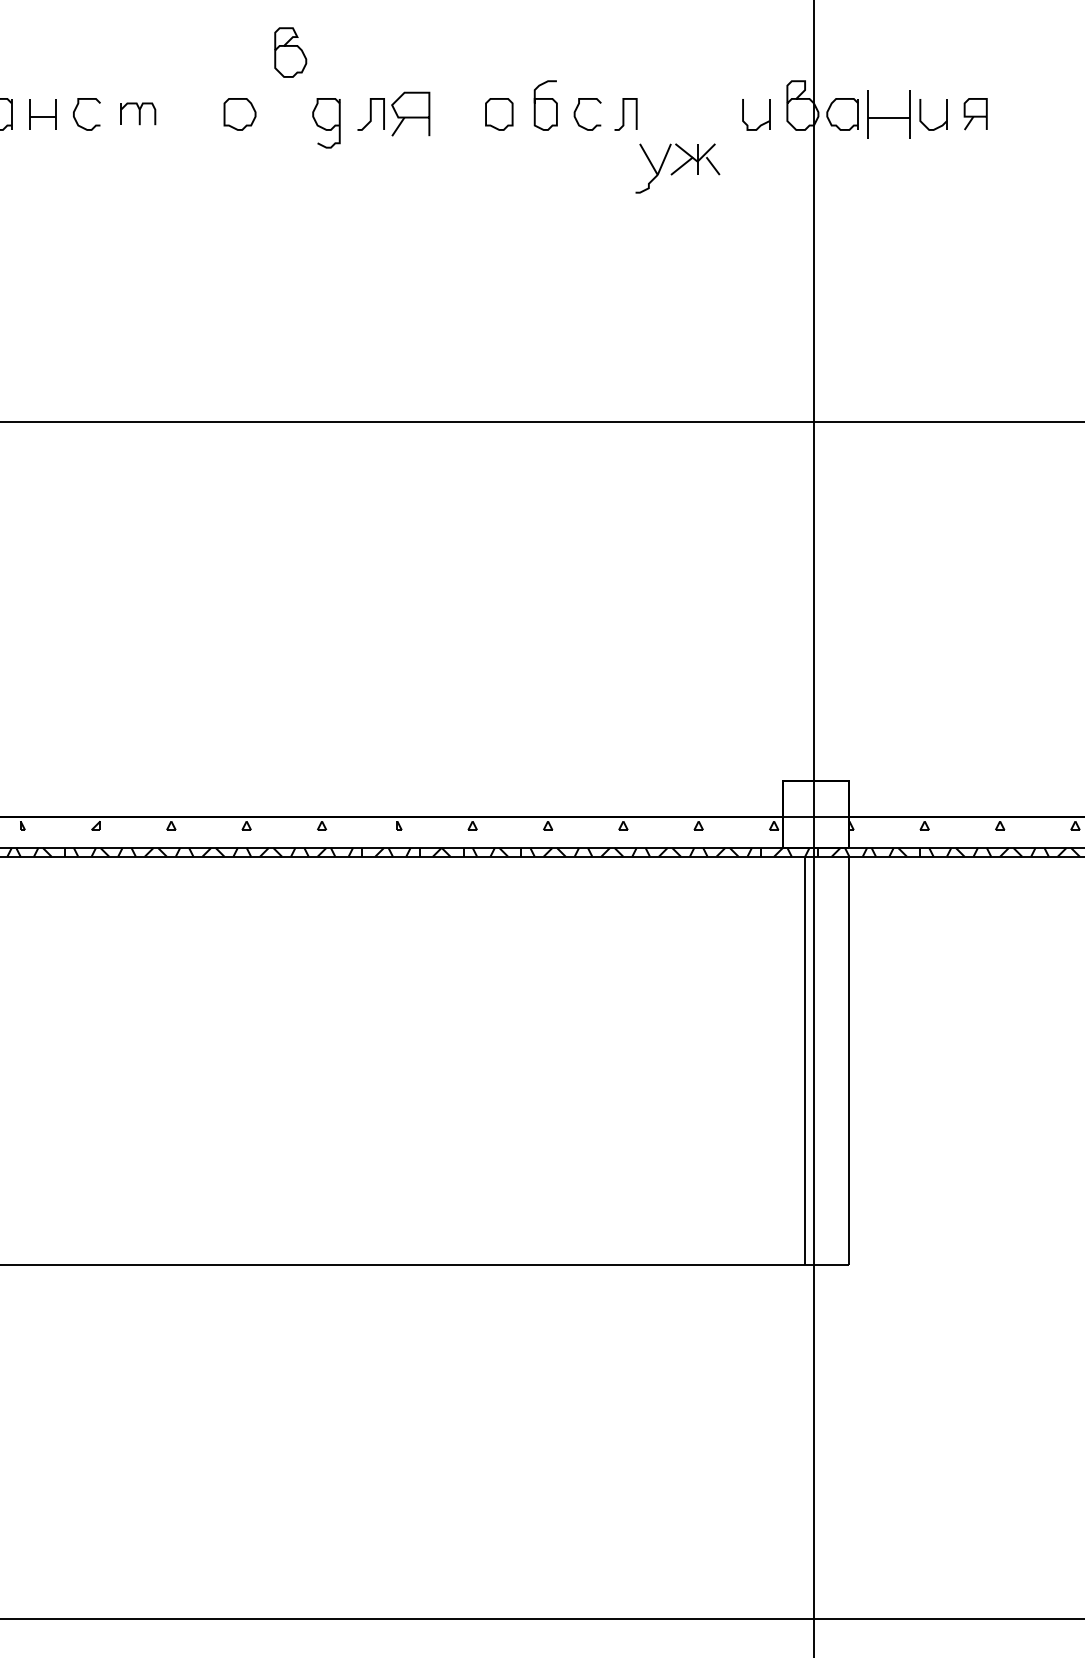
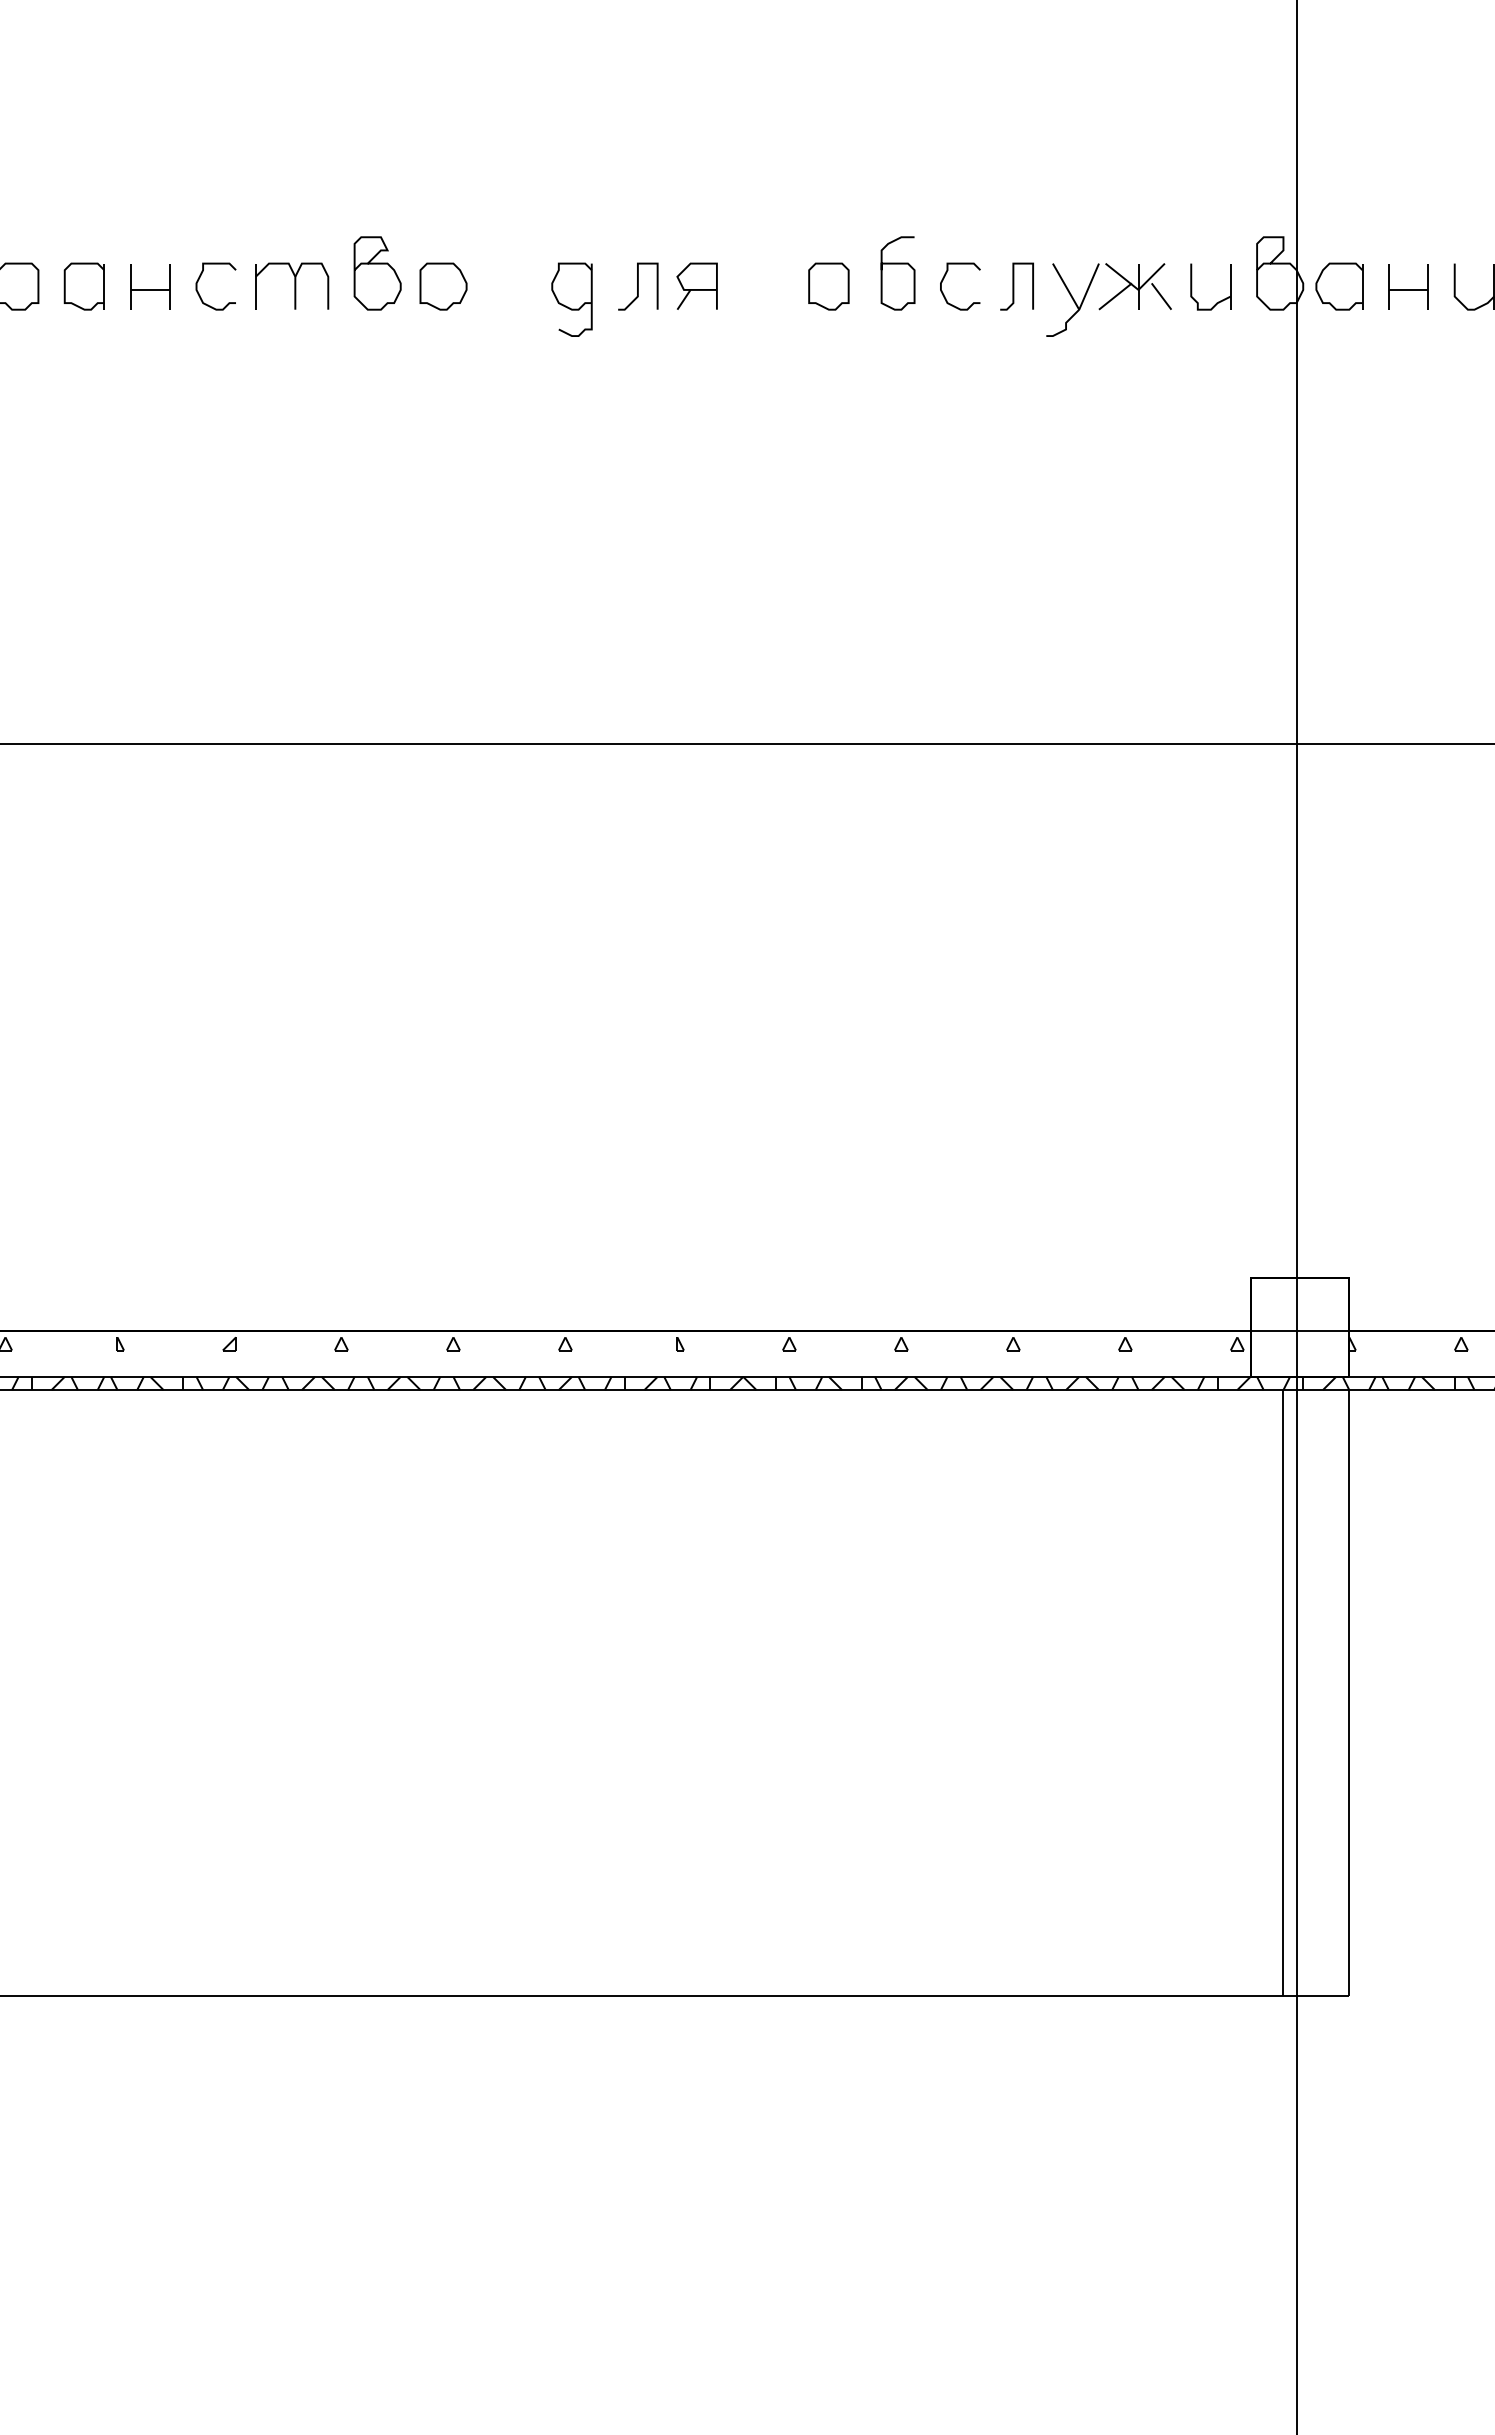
curve: (290, 46) -> (377, 264), moved
part: (138, 113) -> (292, 285), size x1.43
part: (410, 114) -> (696, 286), size x0.71
part: (889, 114) -> (1408, 286), size x0.62
part: (677, 168) -> (1108, 300), moved

